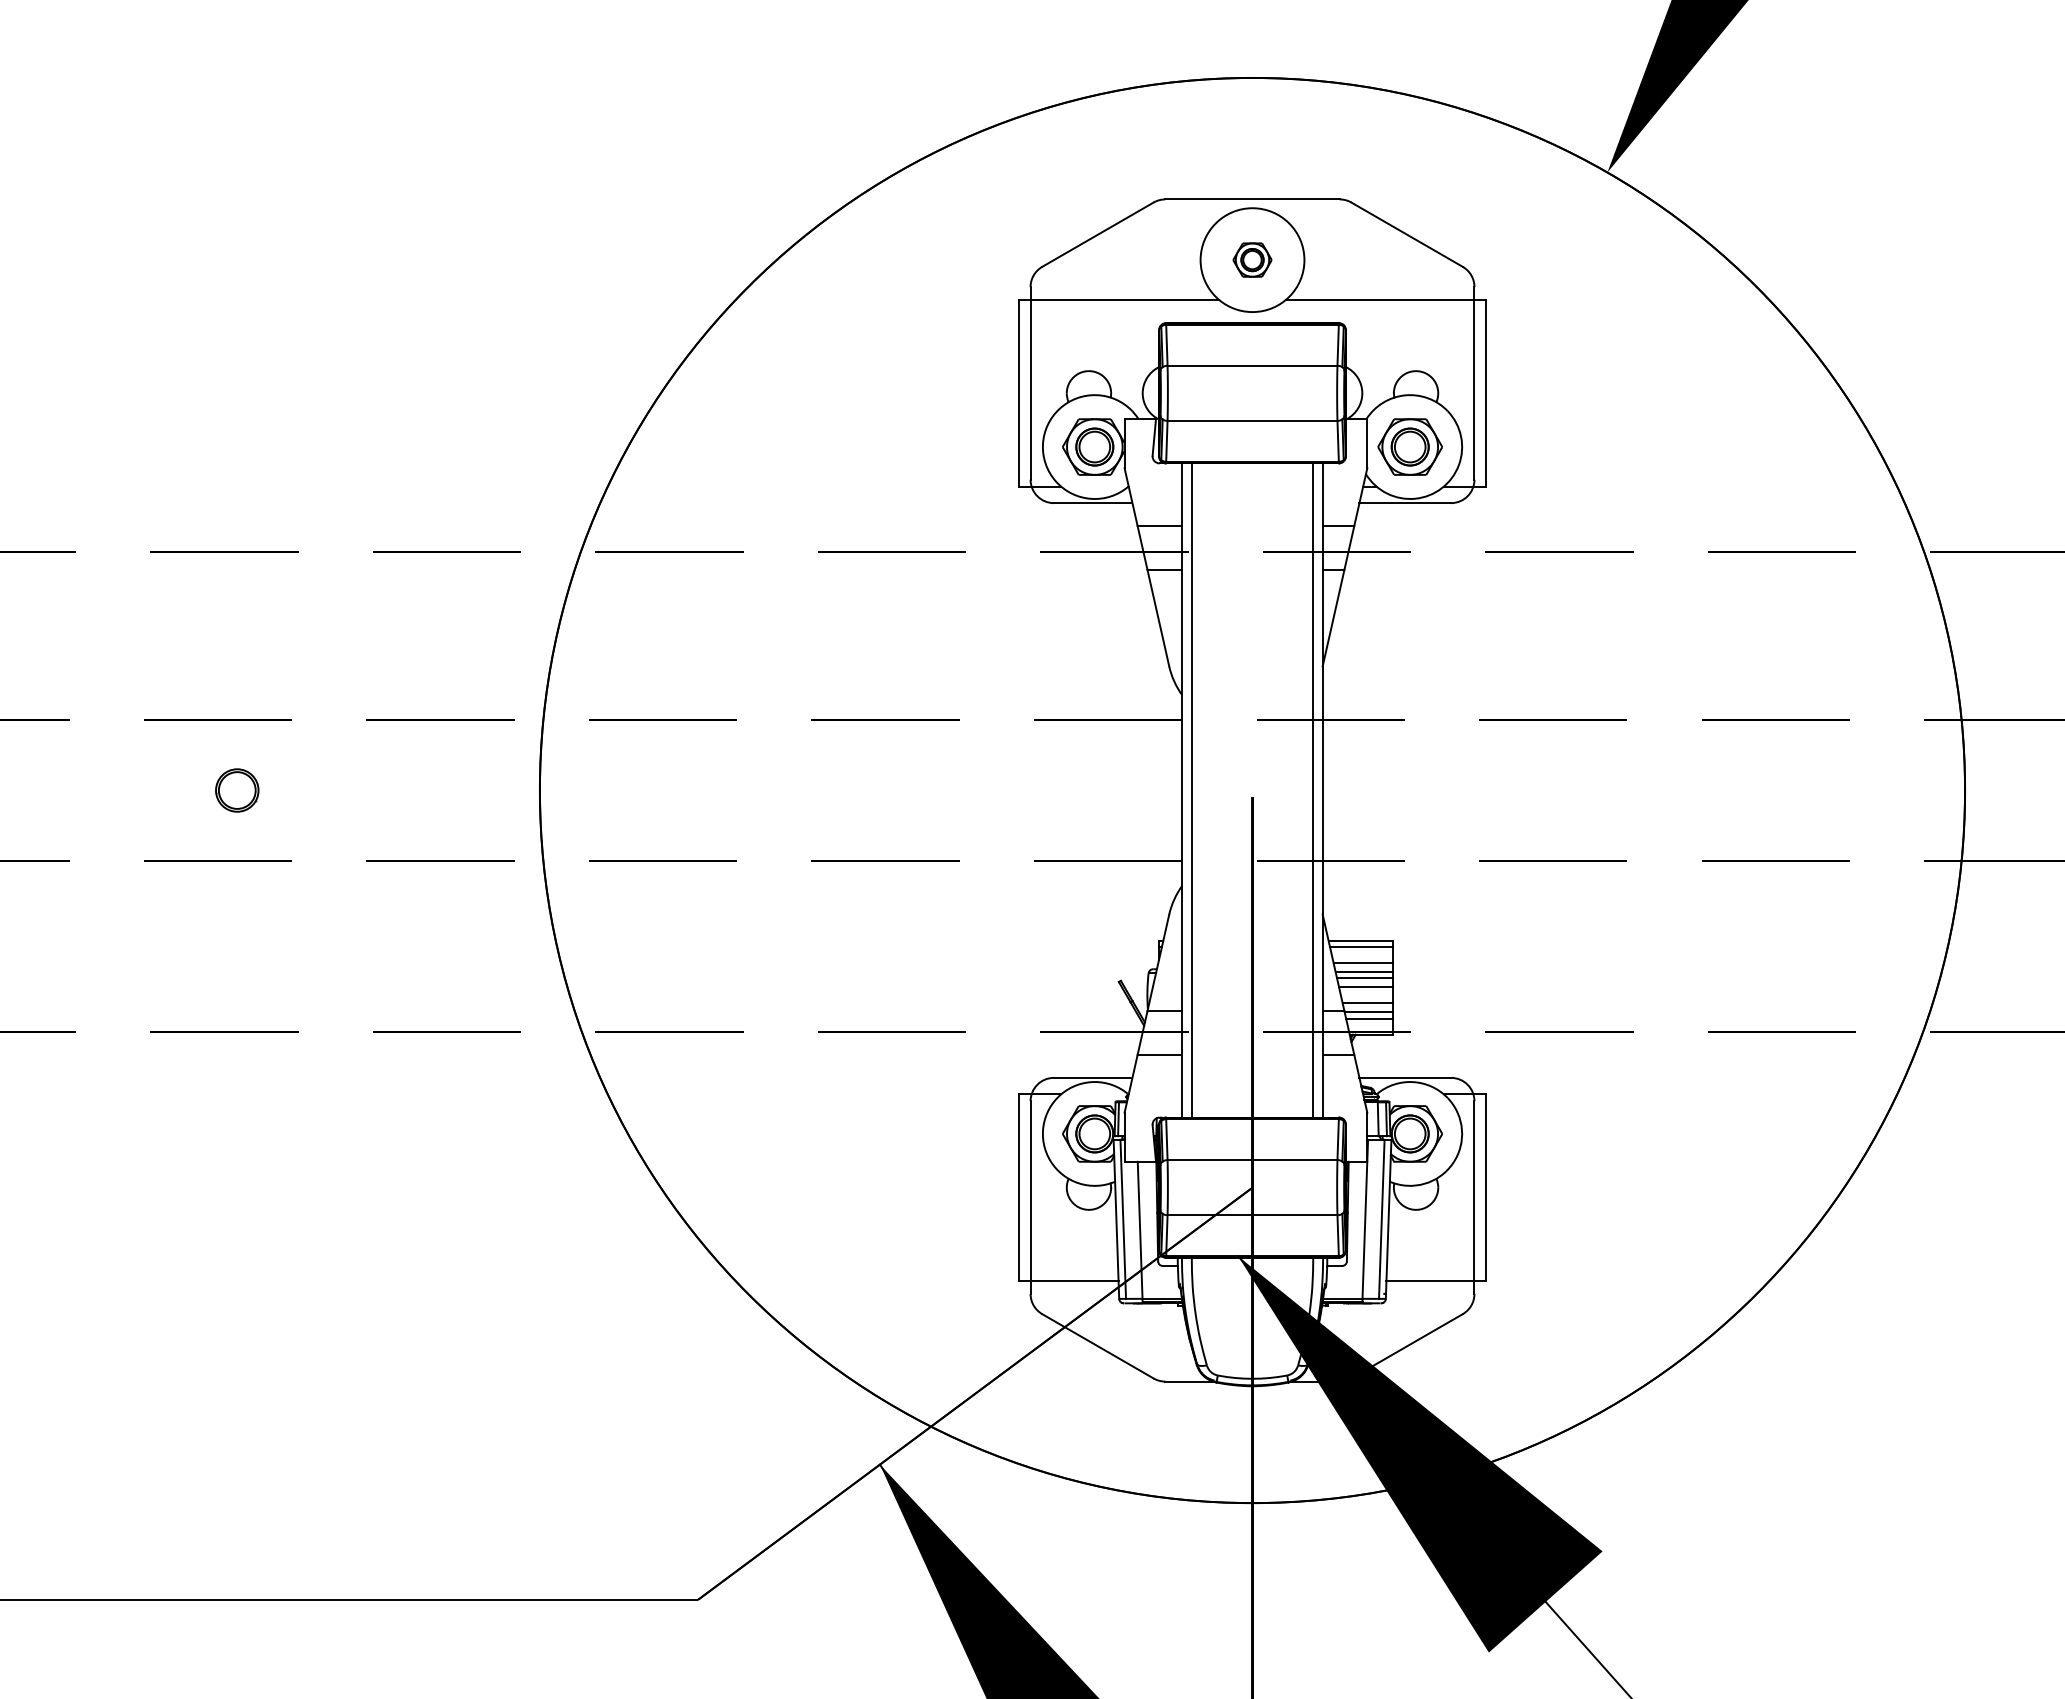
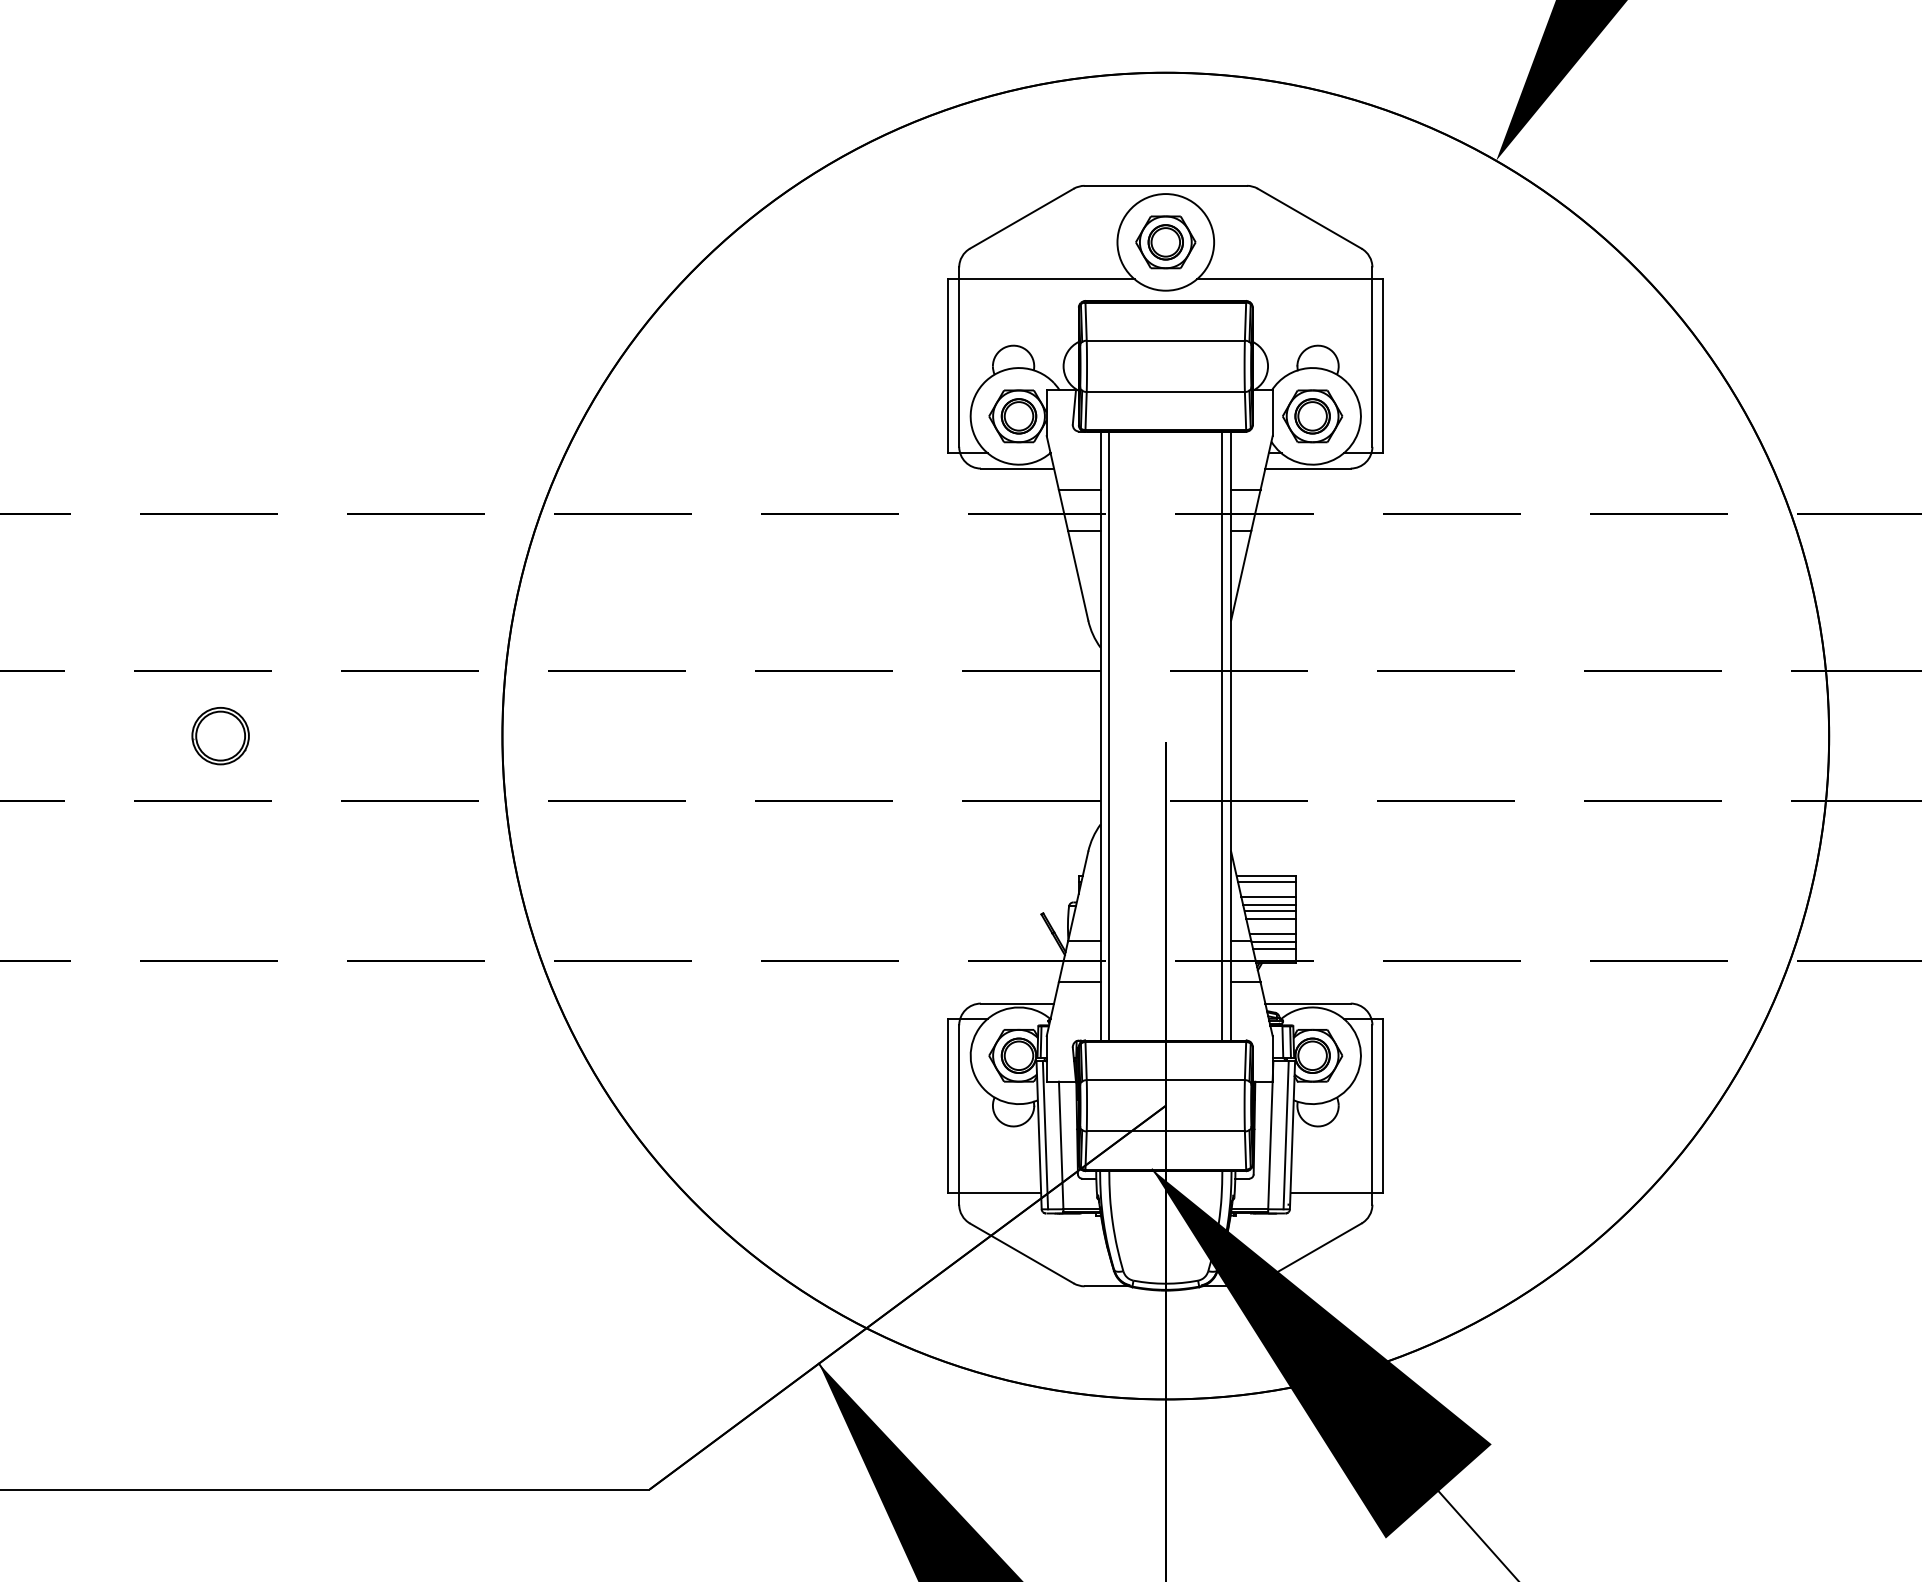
part: (1252, 259) -> (1165, 241), size x1.67
part: (237, 790) -> (220, 736), size x1.43

